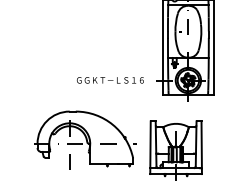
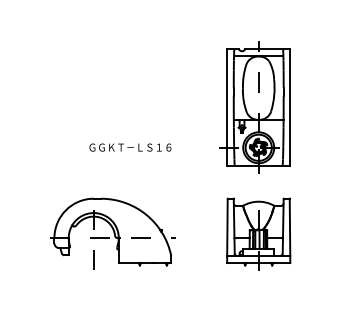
text: (110, 80) -> (130, 147), moved
part: (85, 140) -> (112, 233), moved
part: (175, 149) -> (258, 233), moved

